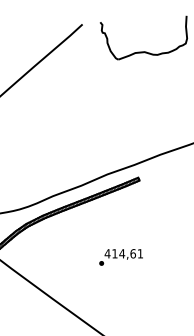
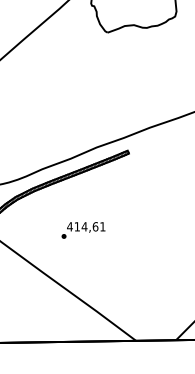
text: (121, 257) -> (83, 230), moved

